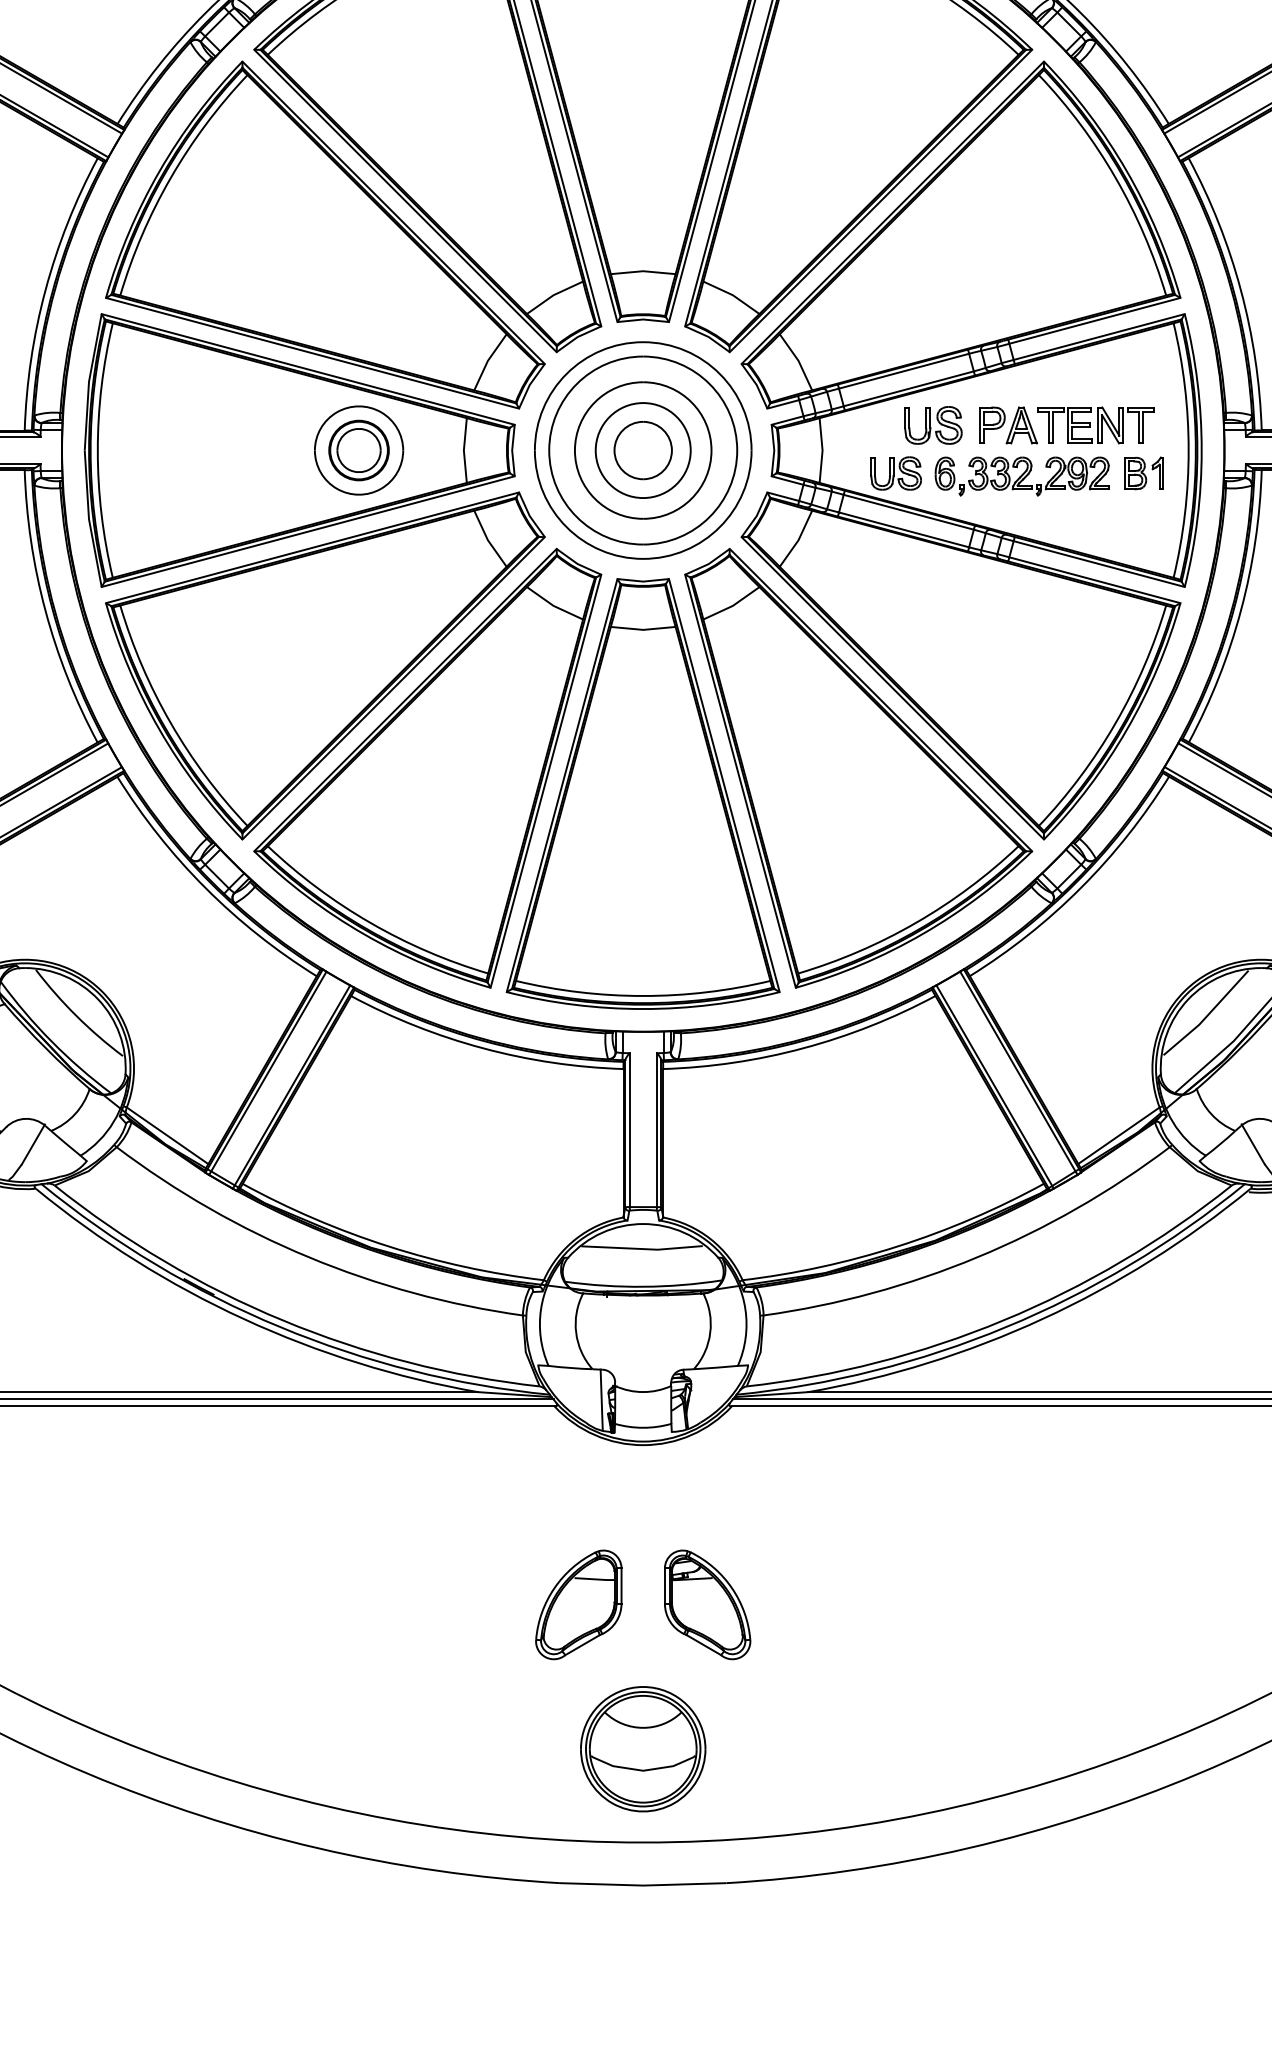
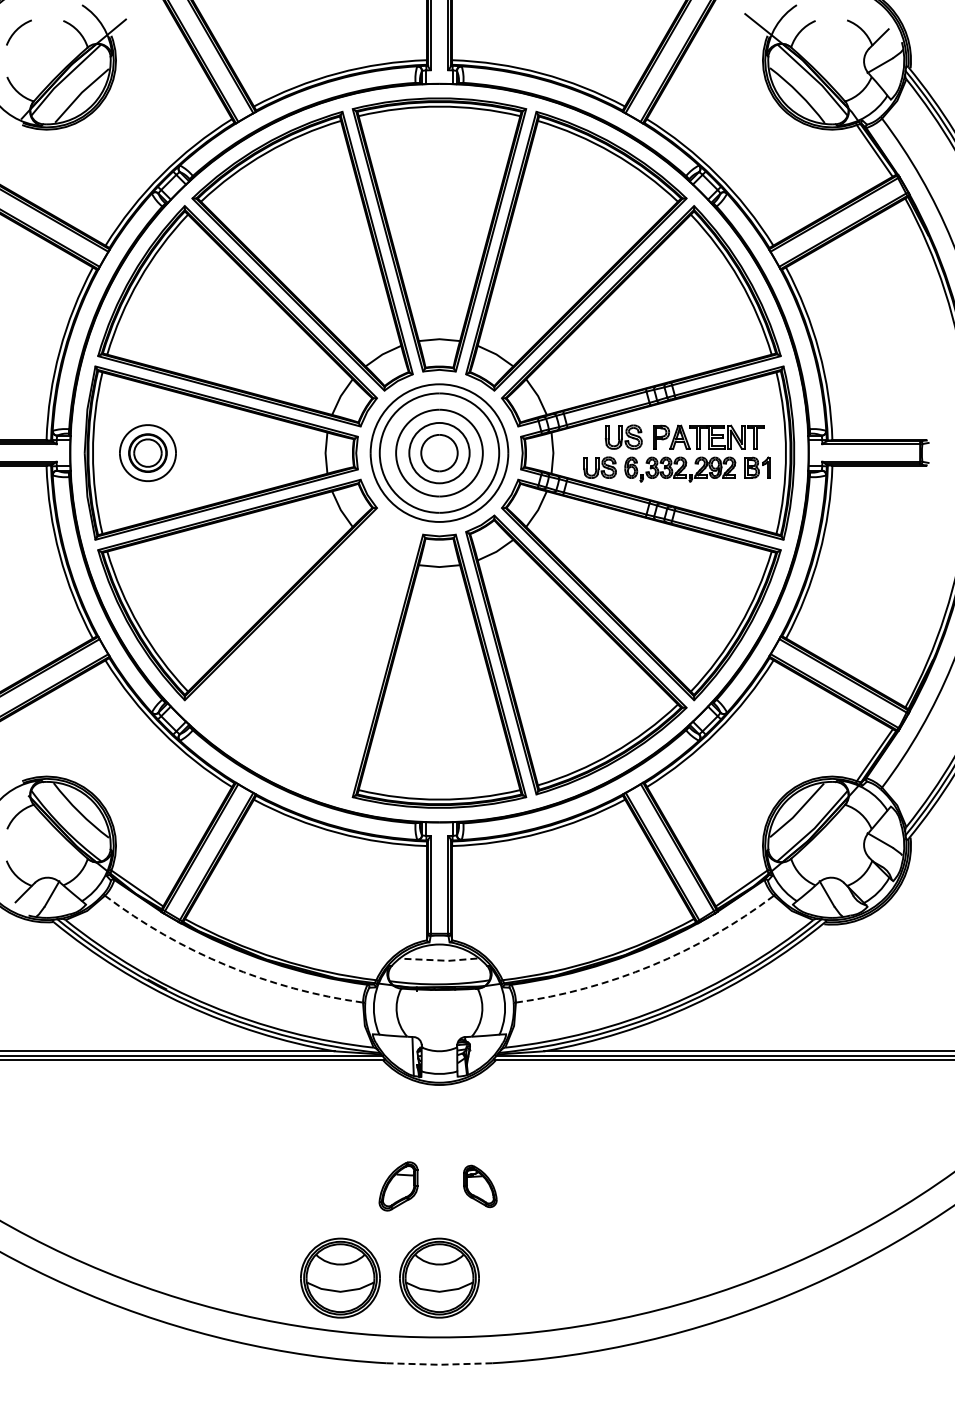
part: (358, 449) -> (147, 452), moved
part: (427, 767) -> (302, 654), removed
line: (641, 1249) -> (438, 960), solid -> dashed
arc: (309, 1257) -> (227, 965), solid -> dashed
arc: (976, 1257) -> (651, 965), solid -> dashed
part: (578, 1604) -> (398, 1186), size x0.7
part: (707, 1604) -> (480, 1186), size x0.6
part: (487, 1748) -> (340, 1277), added
line: (643, 1885) -> (439, 1364), solid -> dashed

